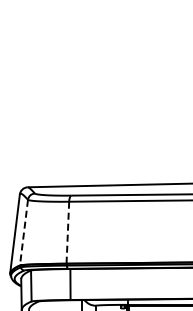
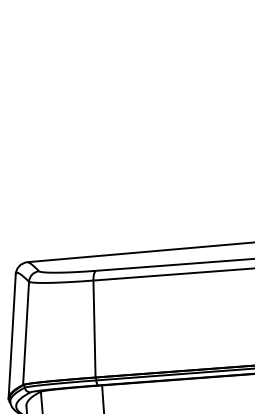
line: (23, 233) -> (25, 334), dashed -> solid
line: (67, 233) -> (94, 330), dashed -> solid

